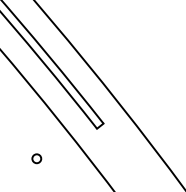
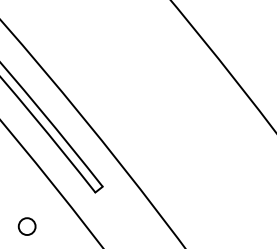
circle: (36, 158) -> (26, 226), size x1.67

